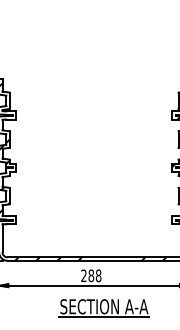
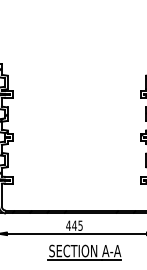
text: (91, 275) -> (74, 225), 288 -> 445

